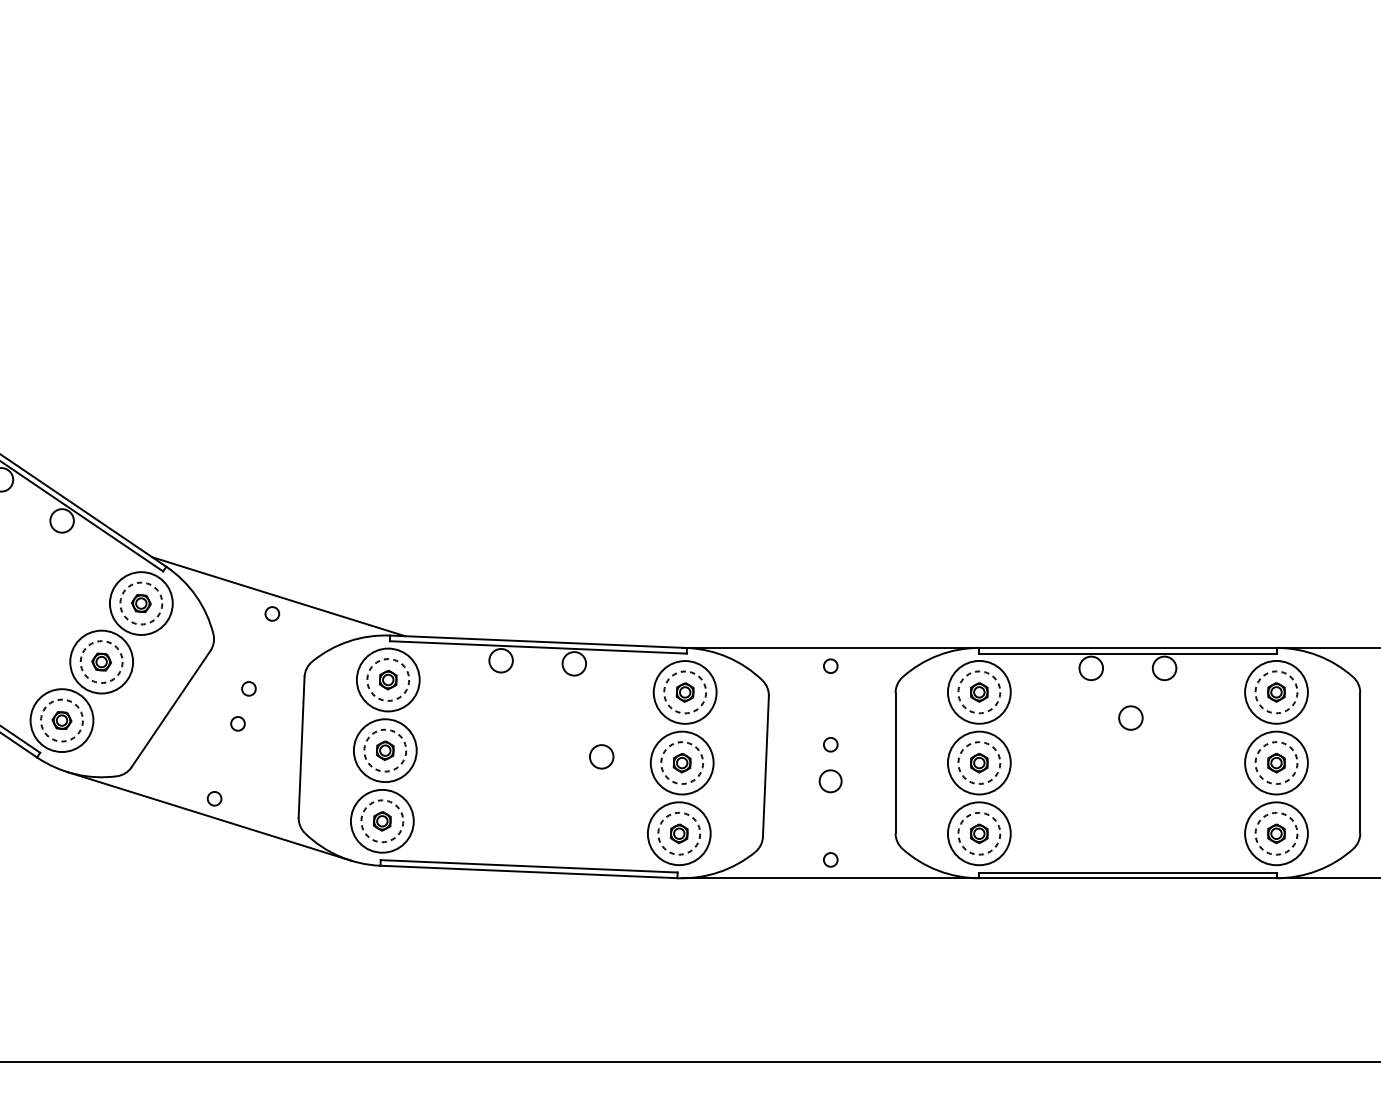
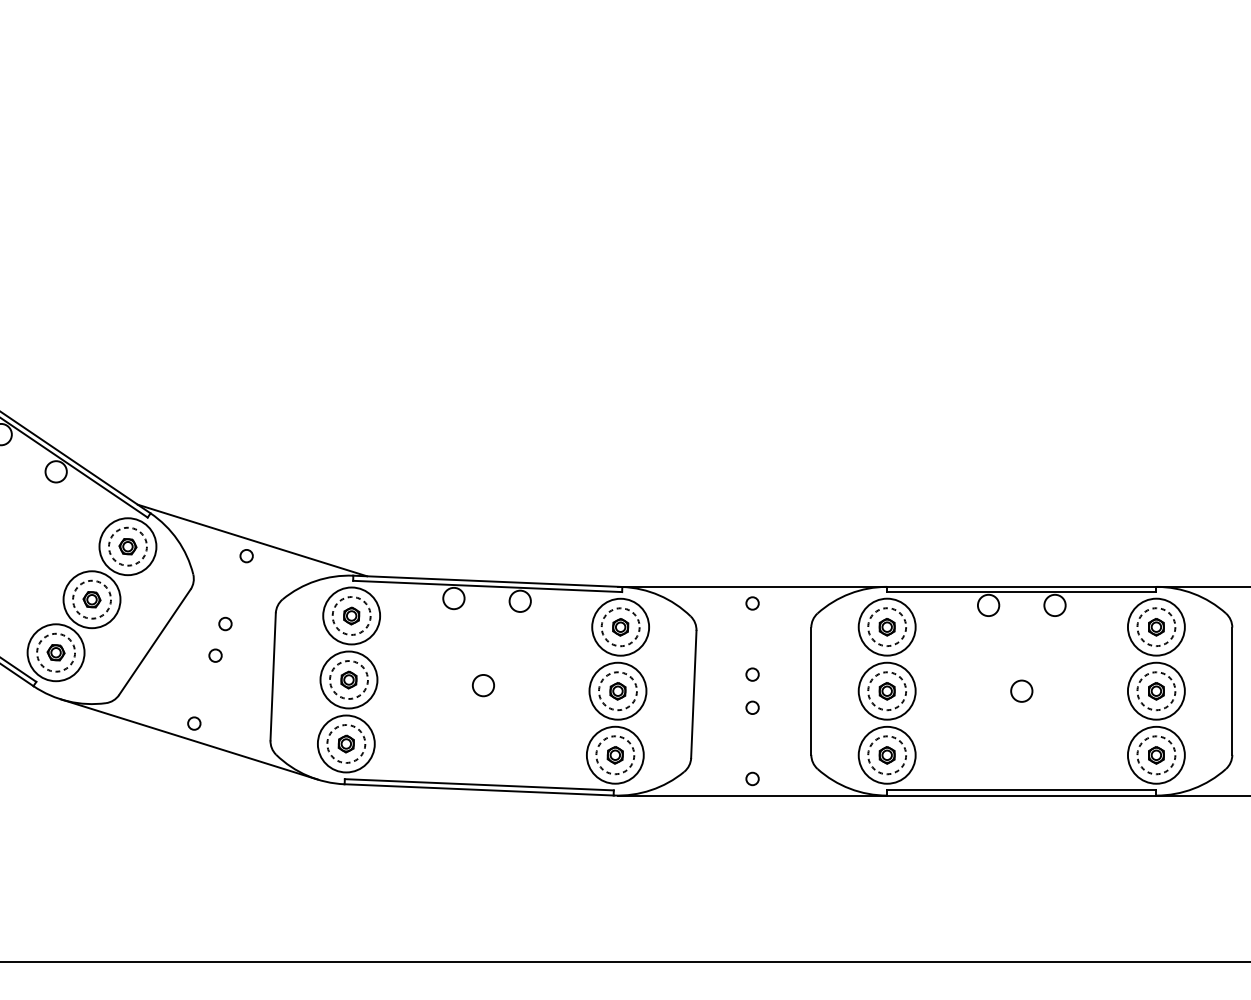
circle: (1130, 717) -> (1021, 690), moved
circle: (601, 756) -> (483, 685), moved
circle: (830, 781) -> (752, 707), size x0.62

